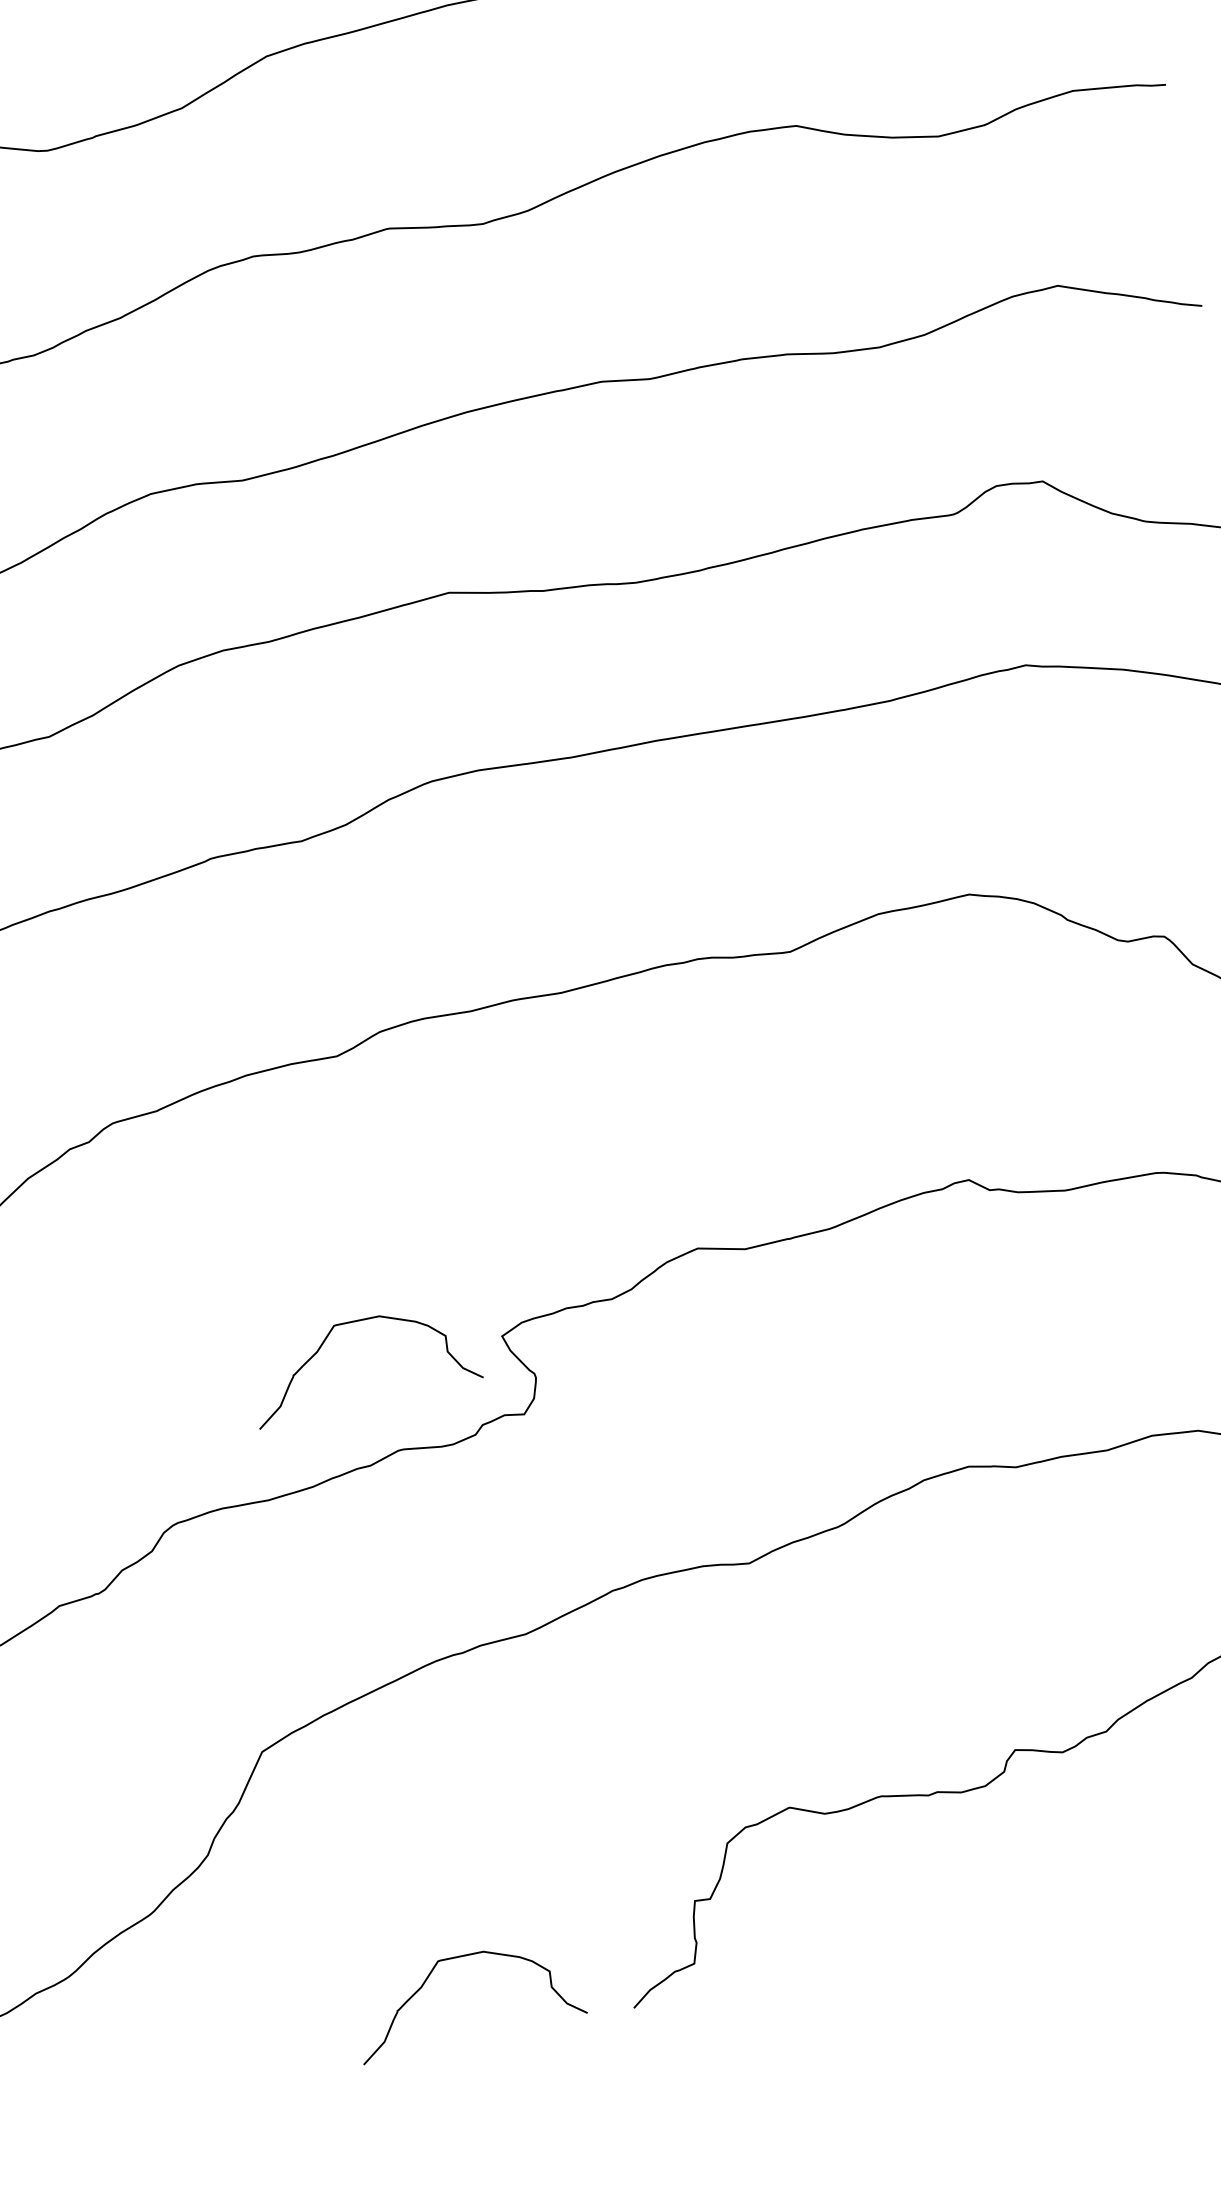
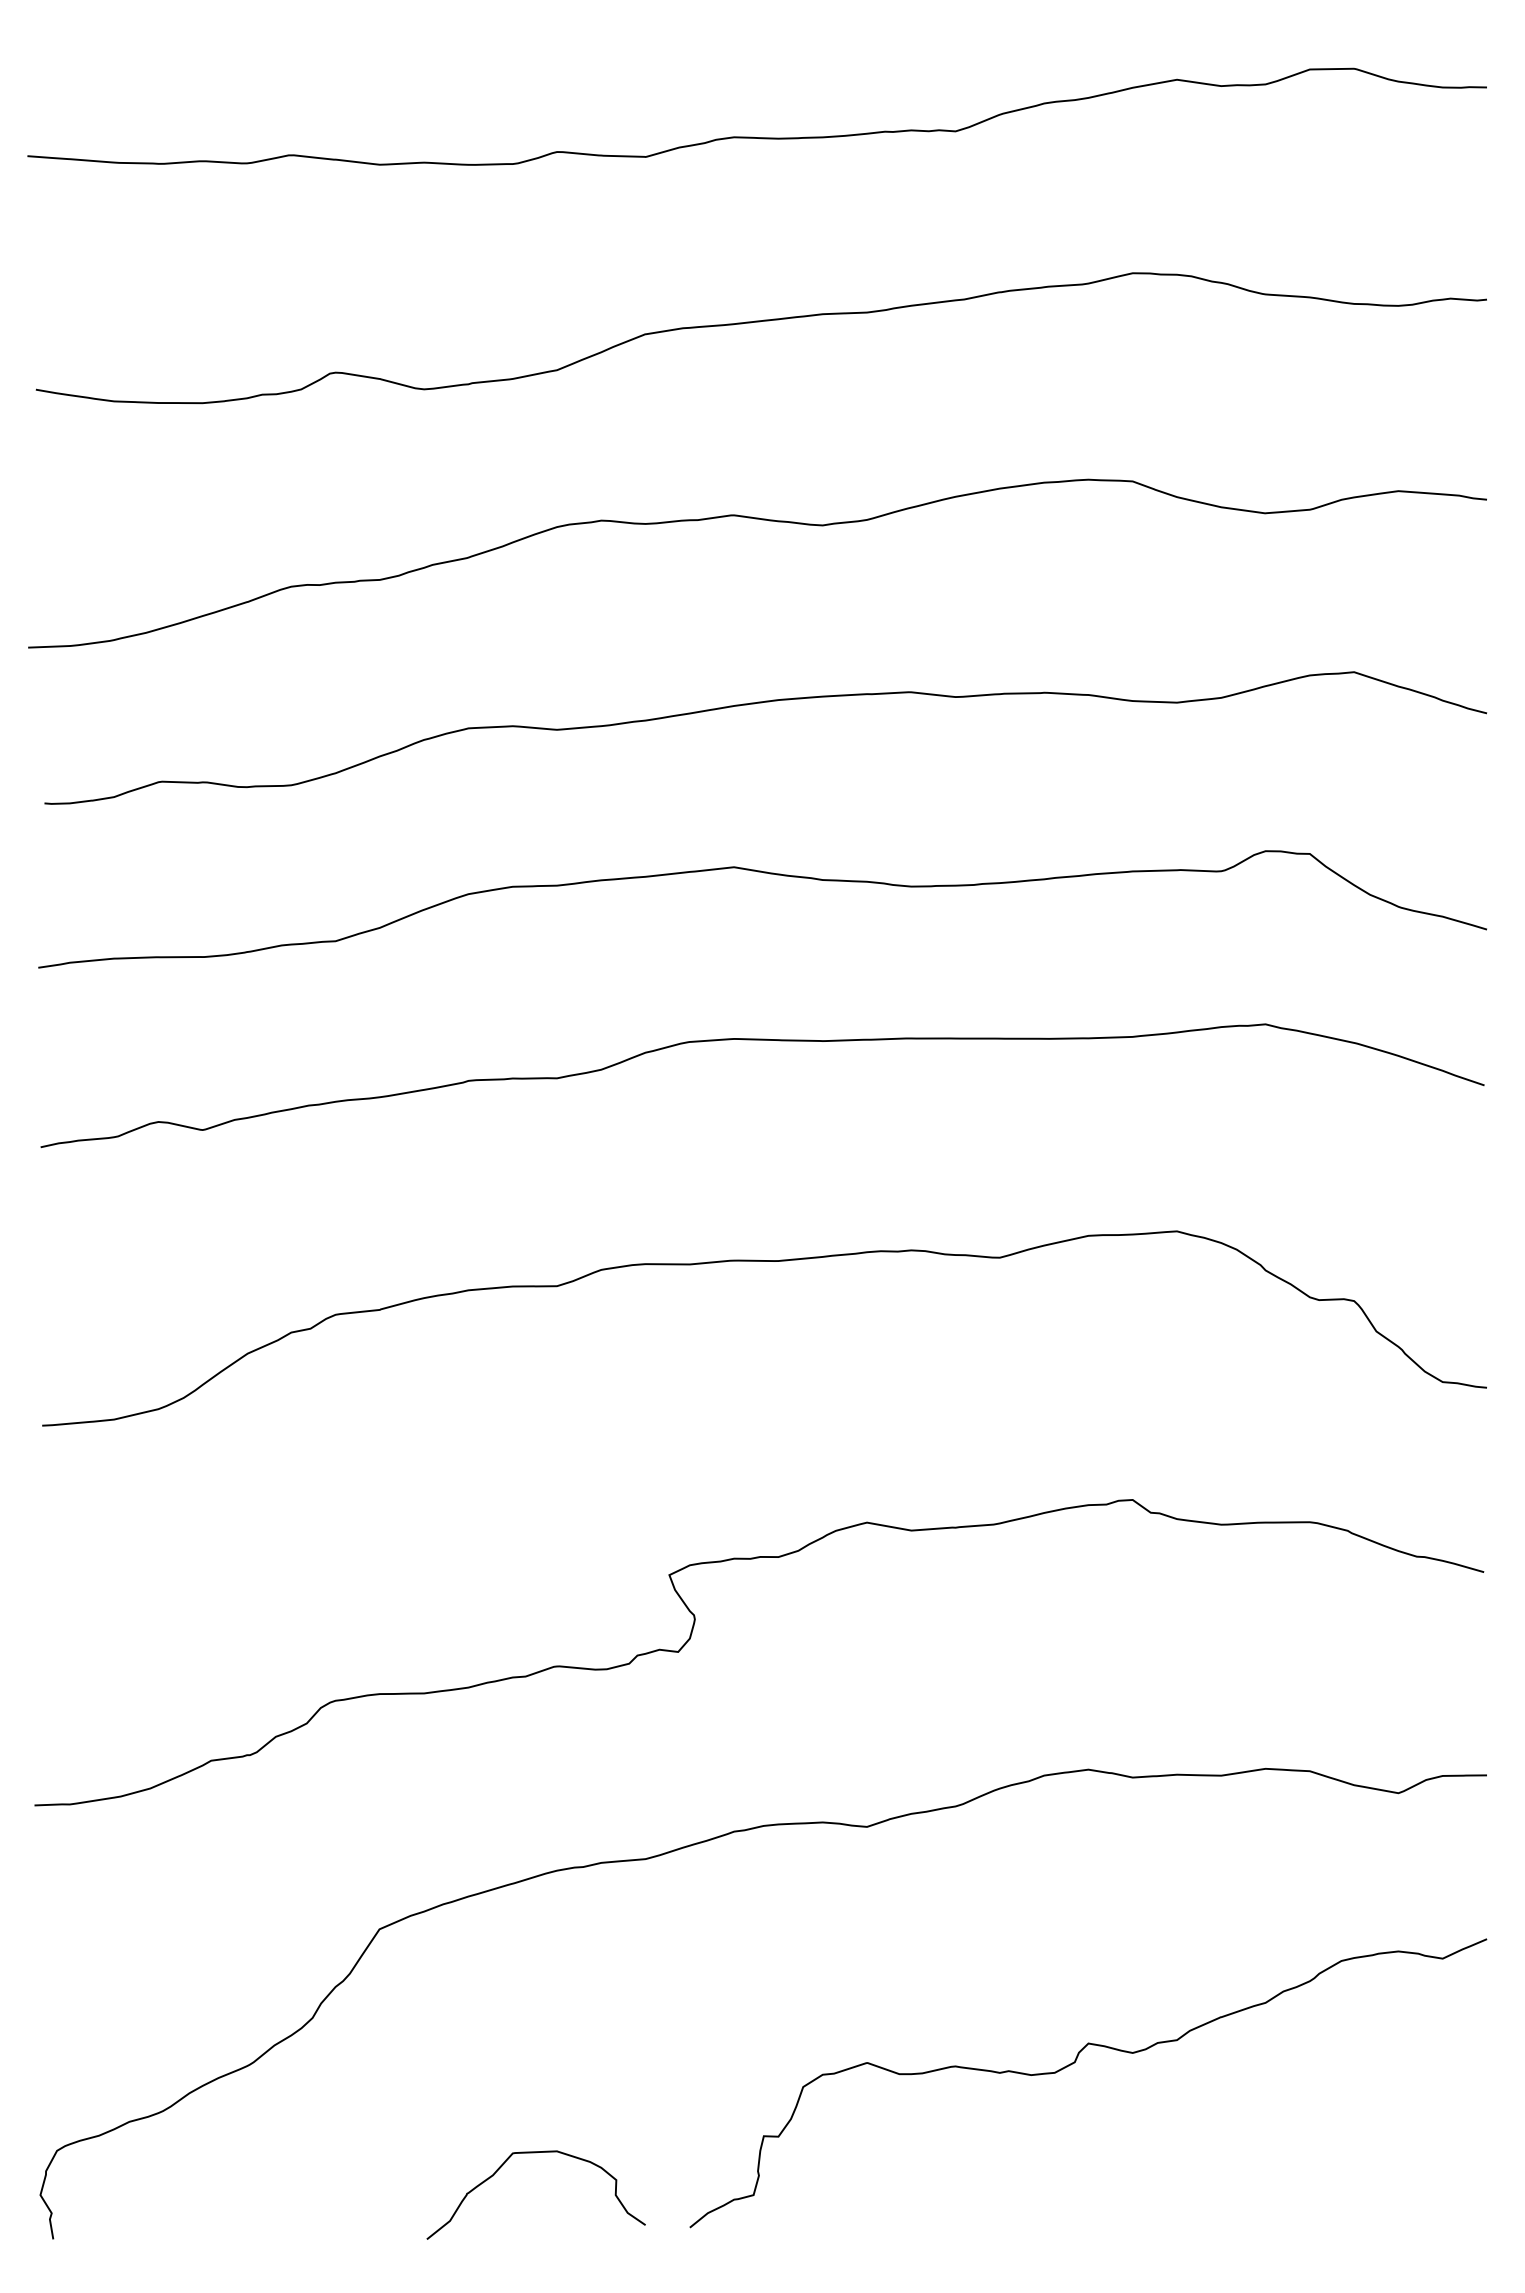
curve: (357, 1322) -> (535, 1539), removed

